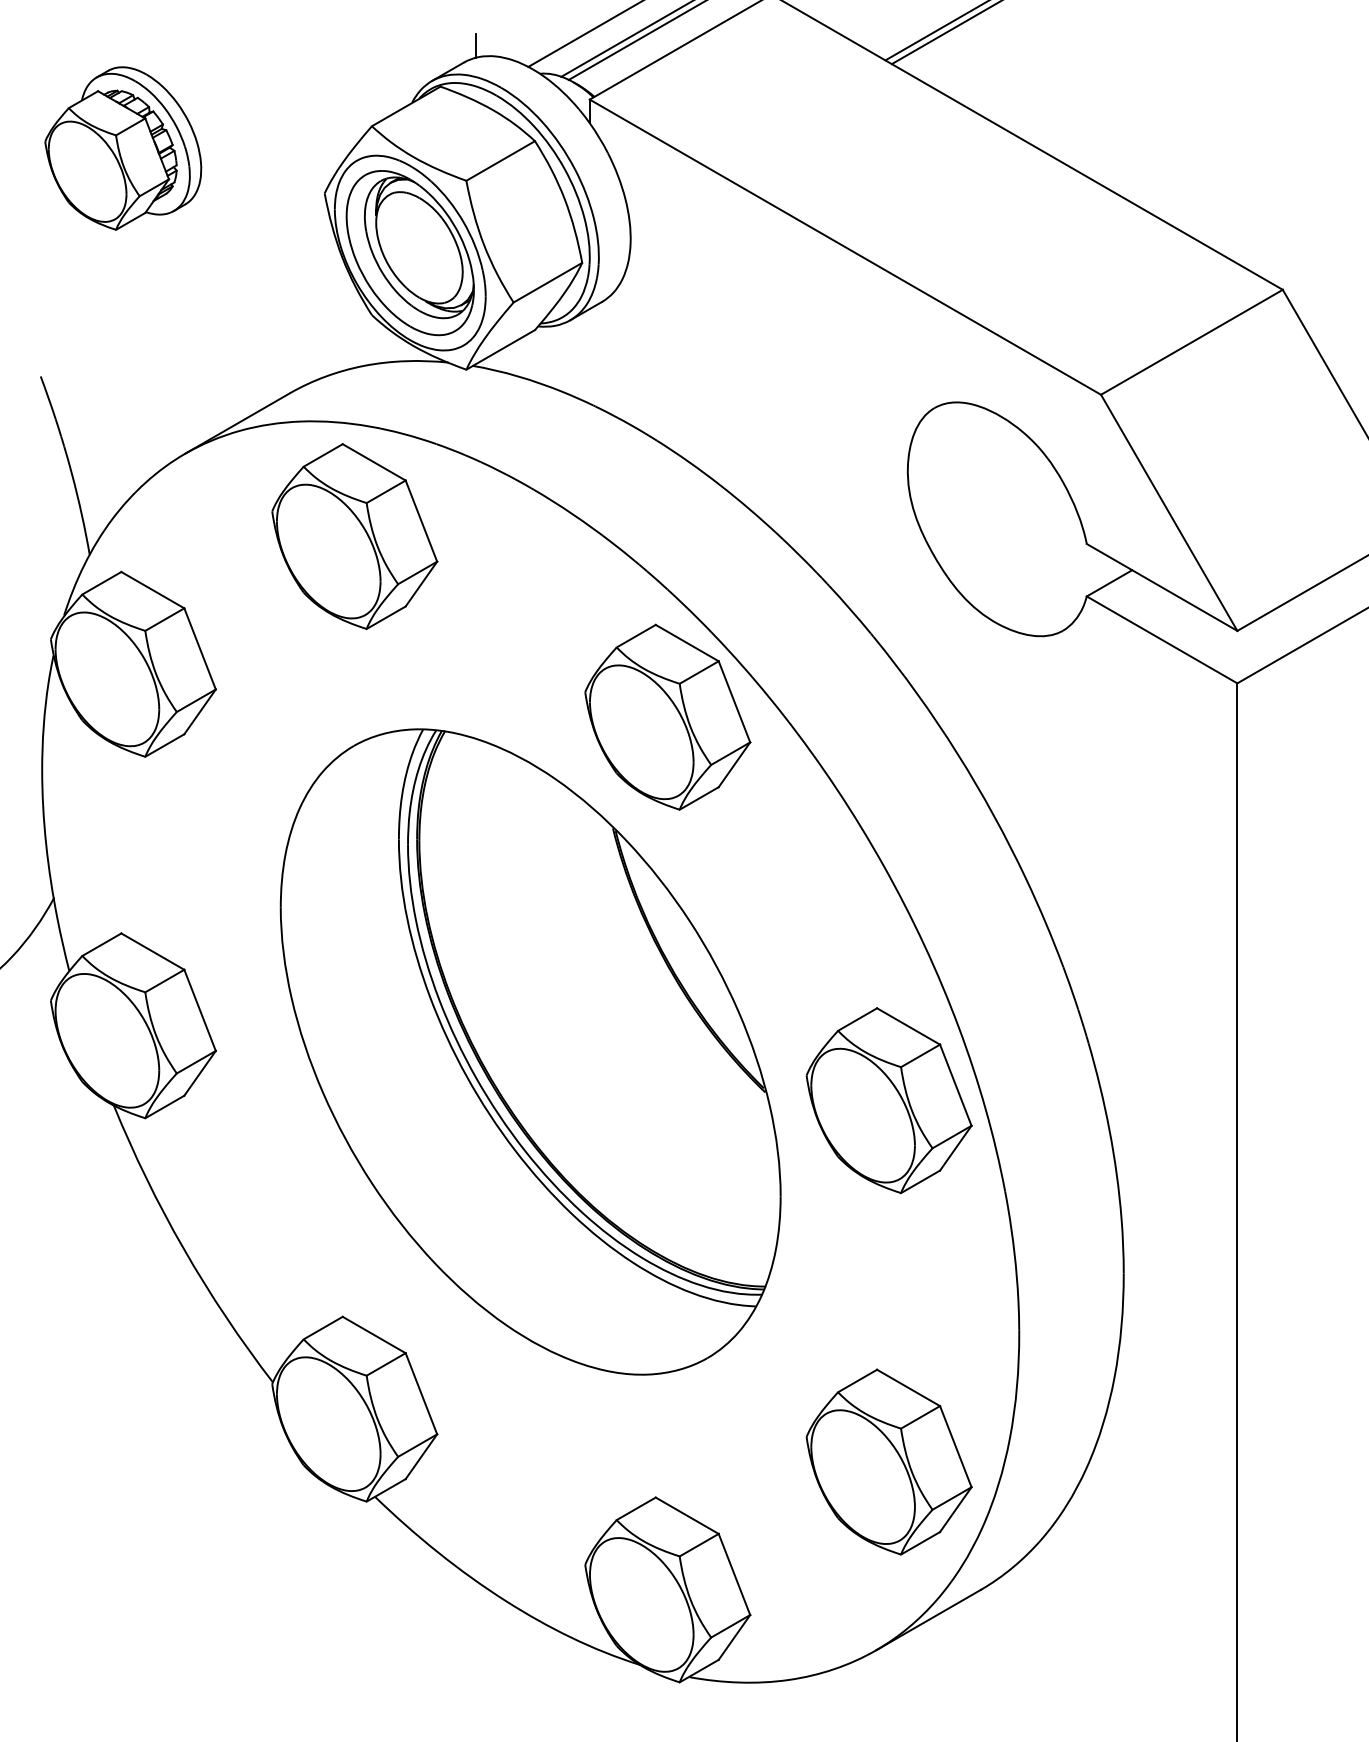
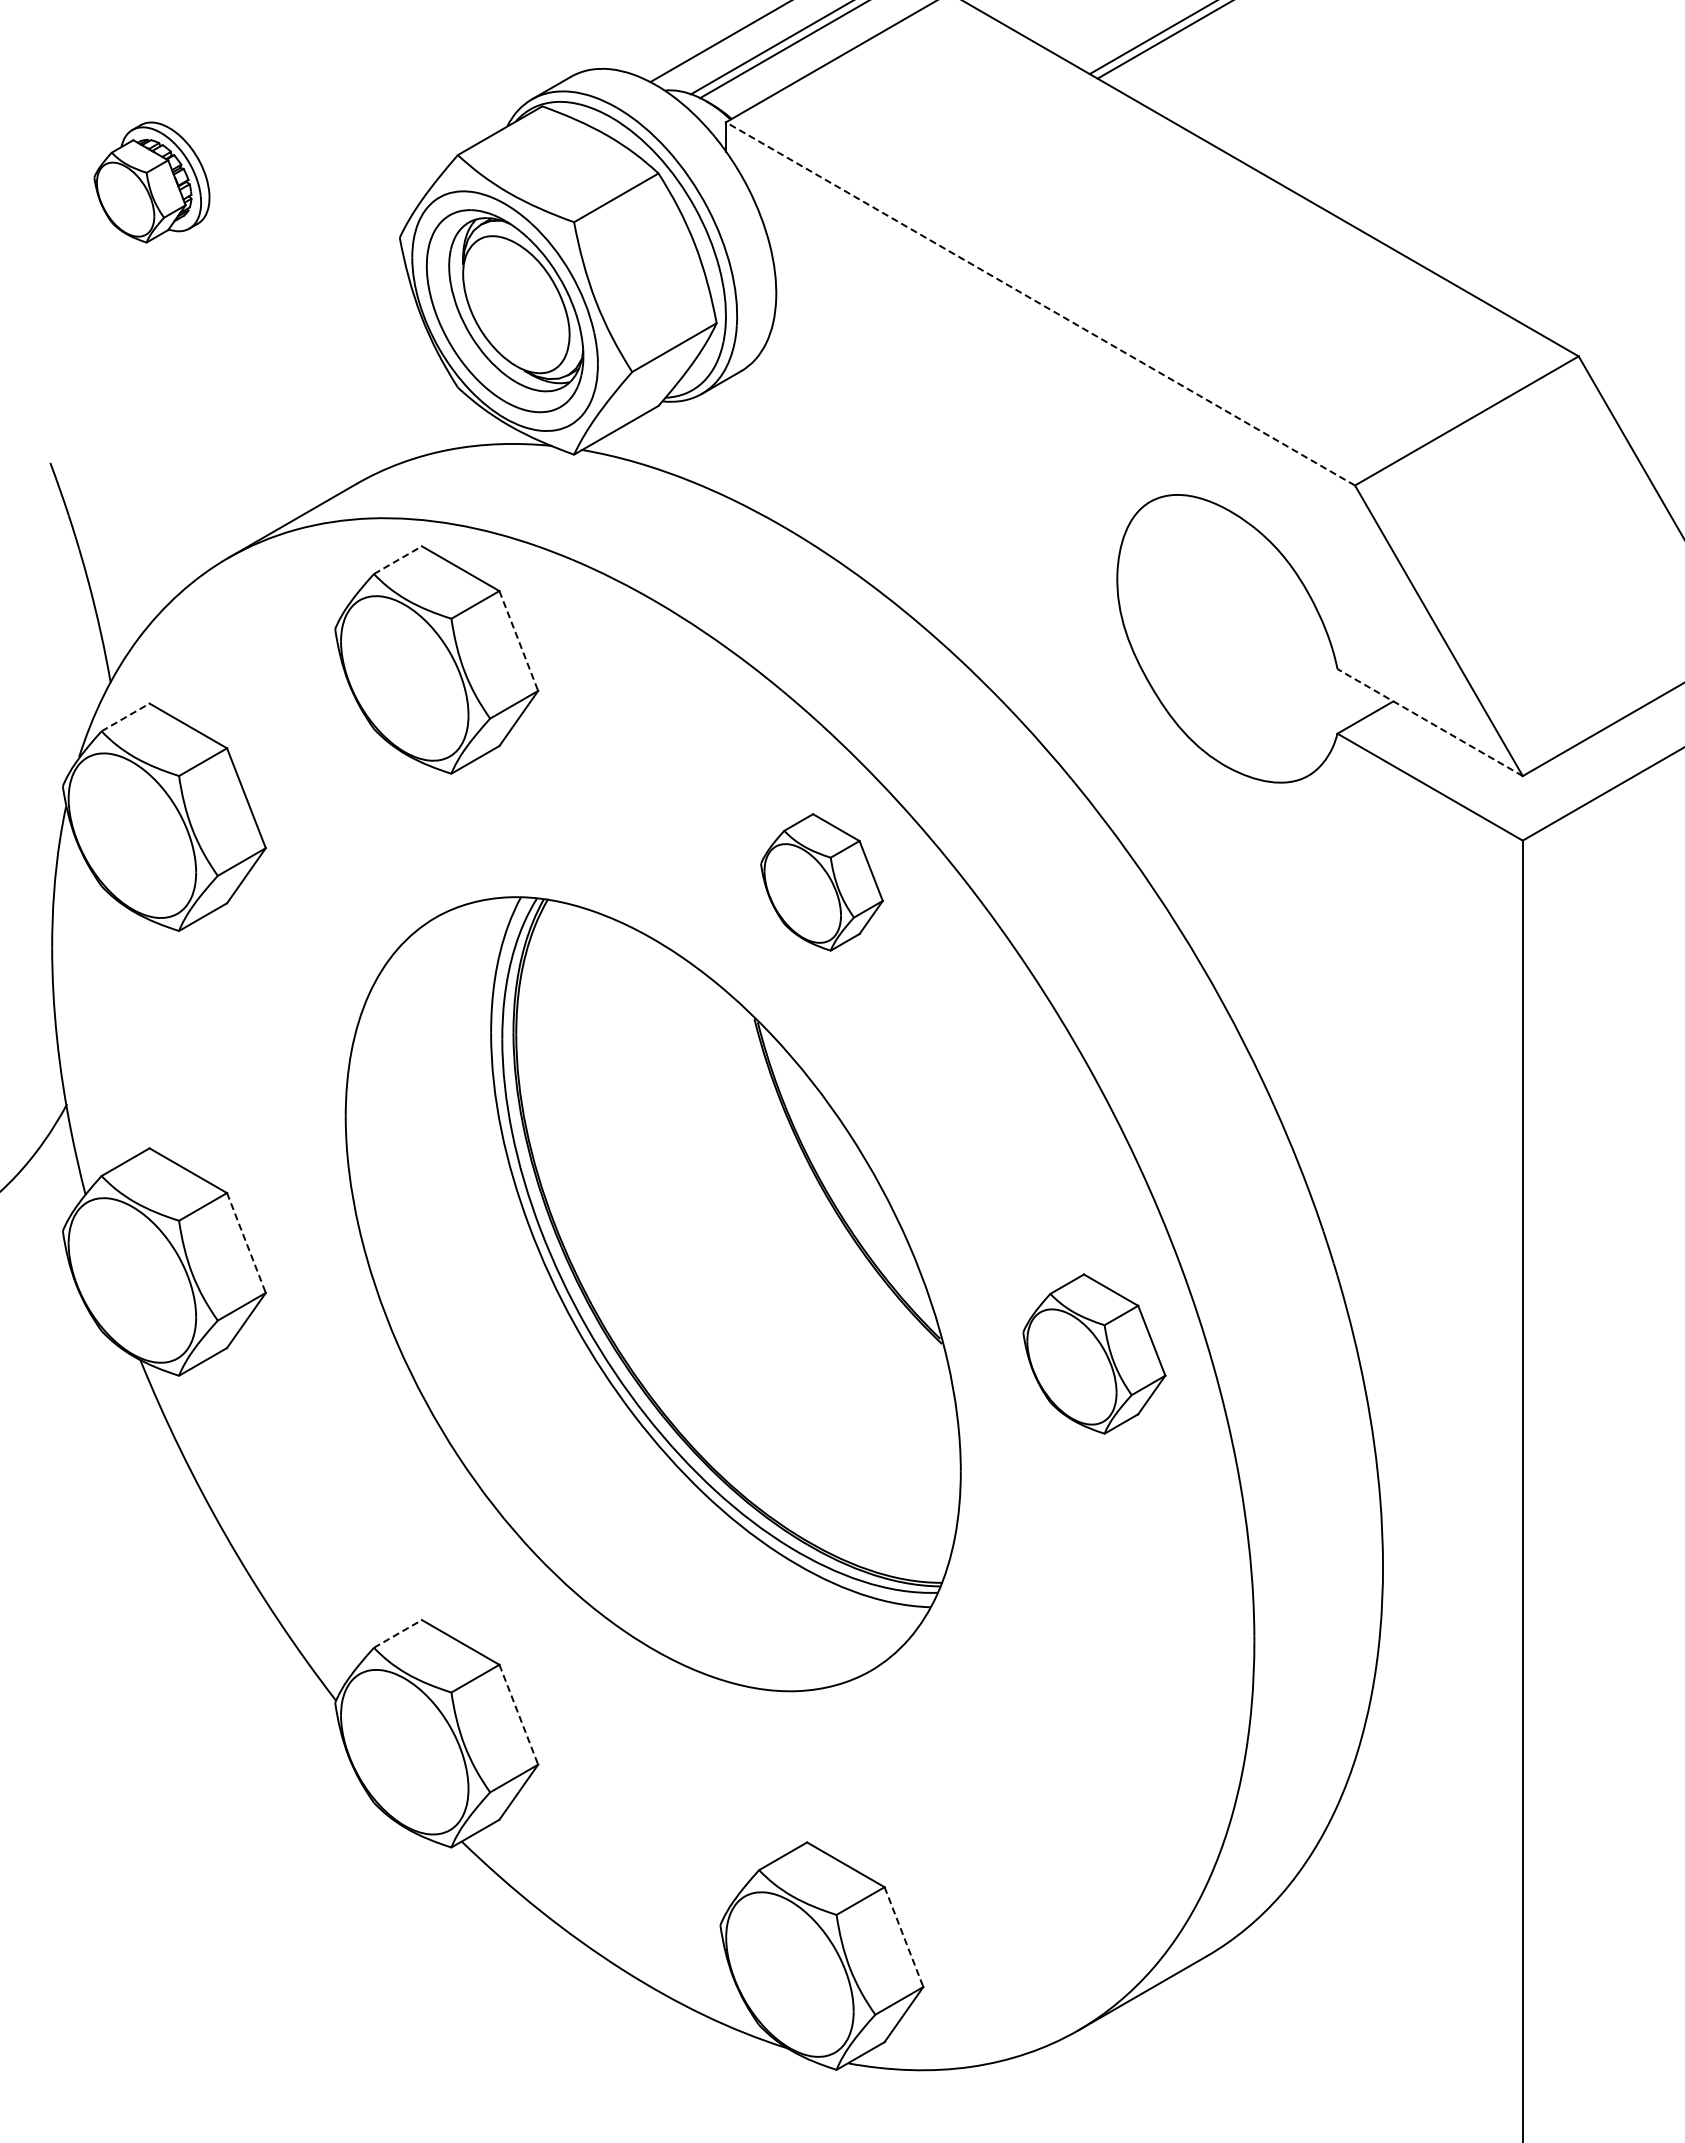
line: (476, 45) -> (586, 55), removed
part: (122, 148) -> (151, 182), size x0.6
line: (845, 246) -> (1040, 303), solid -> dashed
line: (322, 455) -> (397, 560), solid -> dashed
line: (421, 520) -> (518, 640), solid -> dashed
line: (101, 583) -> (125, 717), solid -> dashed
line: (1162, 587) -> (1430, 722), solid -> dashed
part: (667, 717) -> (821, 882), size x0.6
line: (200, 1010) -> (246, 1243), solid -> dashed
part: (889, 1100) -> (1094, 1353), size x0.7
line: (322, 1327) -> (397, 1633), solid -> dashed
line: (421, 1393) -> (518, 1714), solid -> dashed
part: (889, 1461) -> (1094, 1798), removed
line: (734, 1574) -> (903, 1937), solid -> dashed

